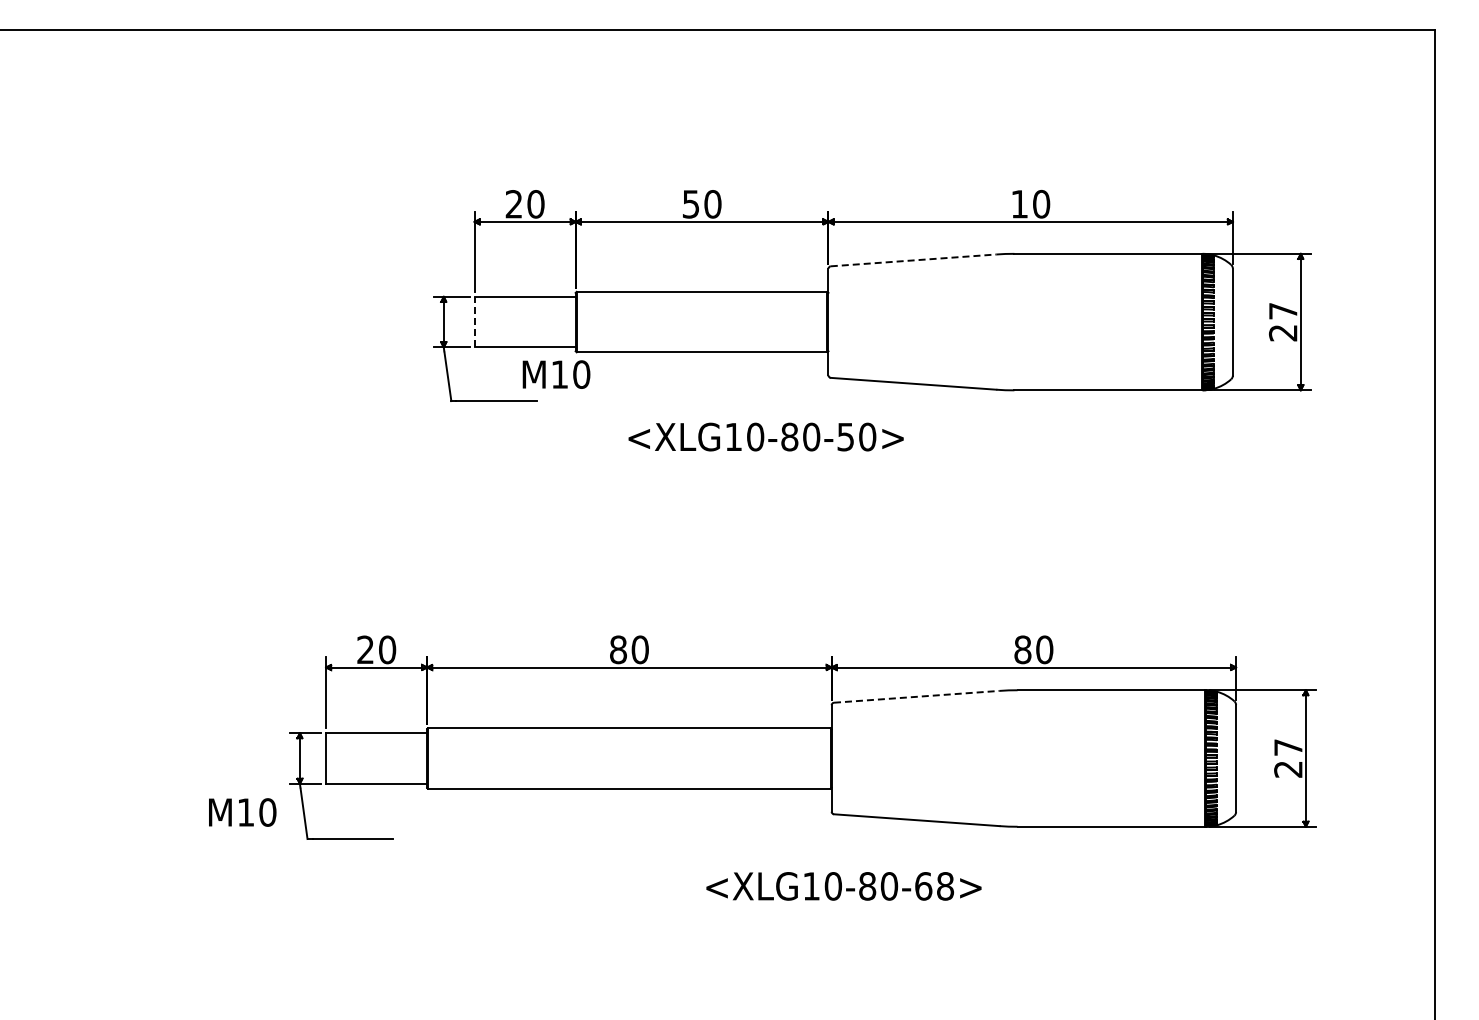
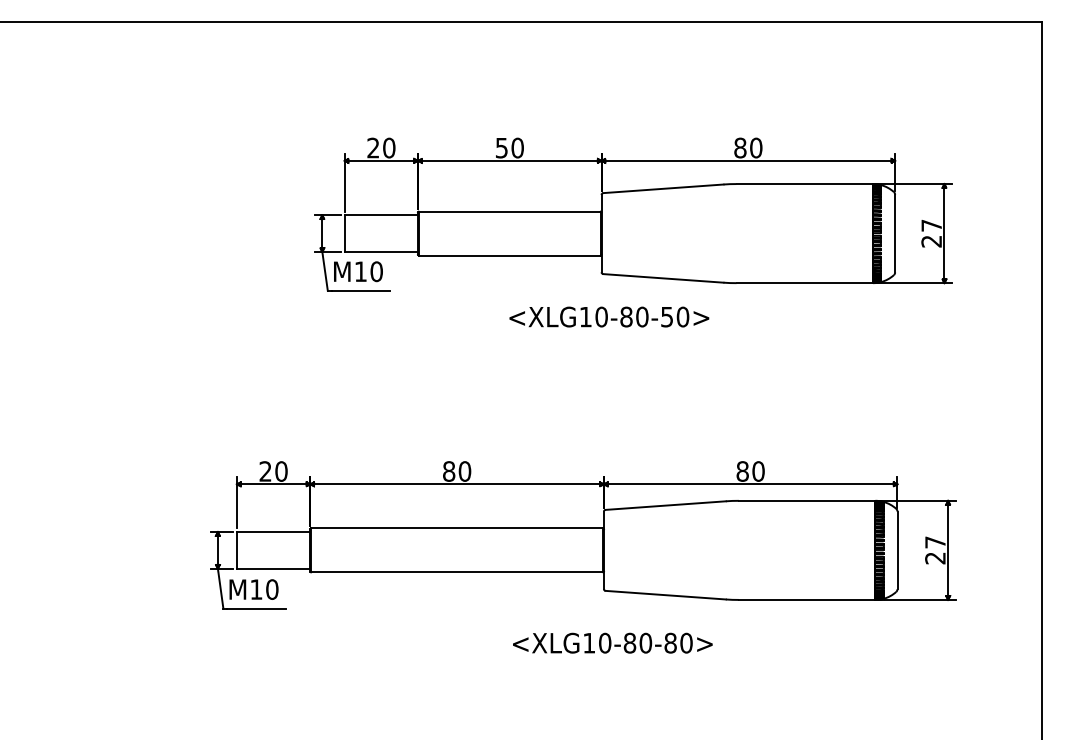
text: (1019, 203) -> (740, 147), 10 -> 80
line: (914, 260) -> (664, 188), dashed -> solid
line: (474, 321) -> (344, 233), dashed -> solid
text: (556, 374) -> (358, 271), moved
text: (765, 436) -> (608, 316), moved
line: (917, 696) -> (666, 505), dashed -> solid
text: (242, 812) -> (253, 589), moved
text: (934, 886) -> (678, 643), <XLG10-80-68> -> <XLG10-80-80>

